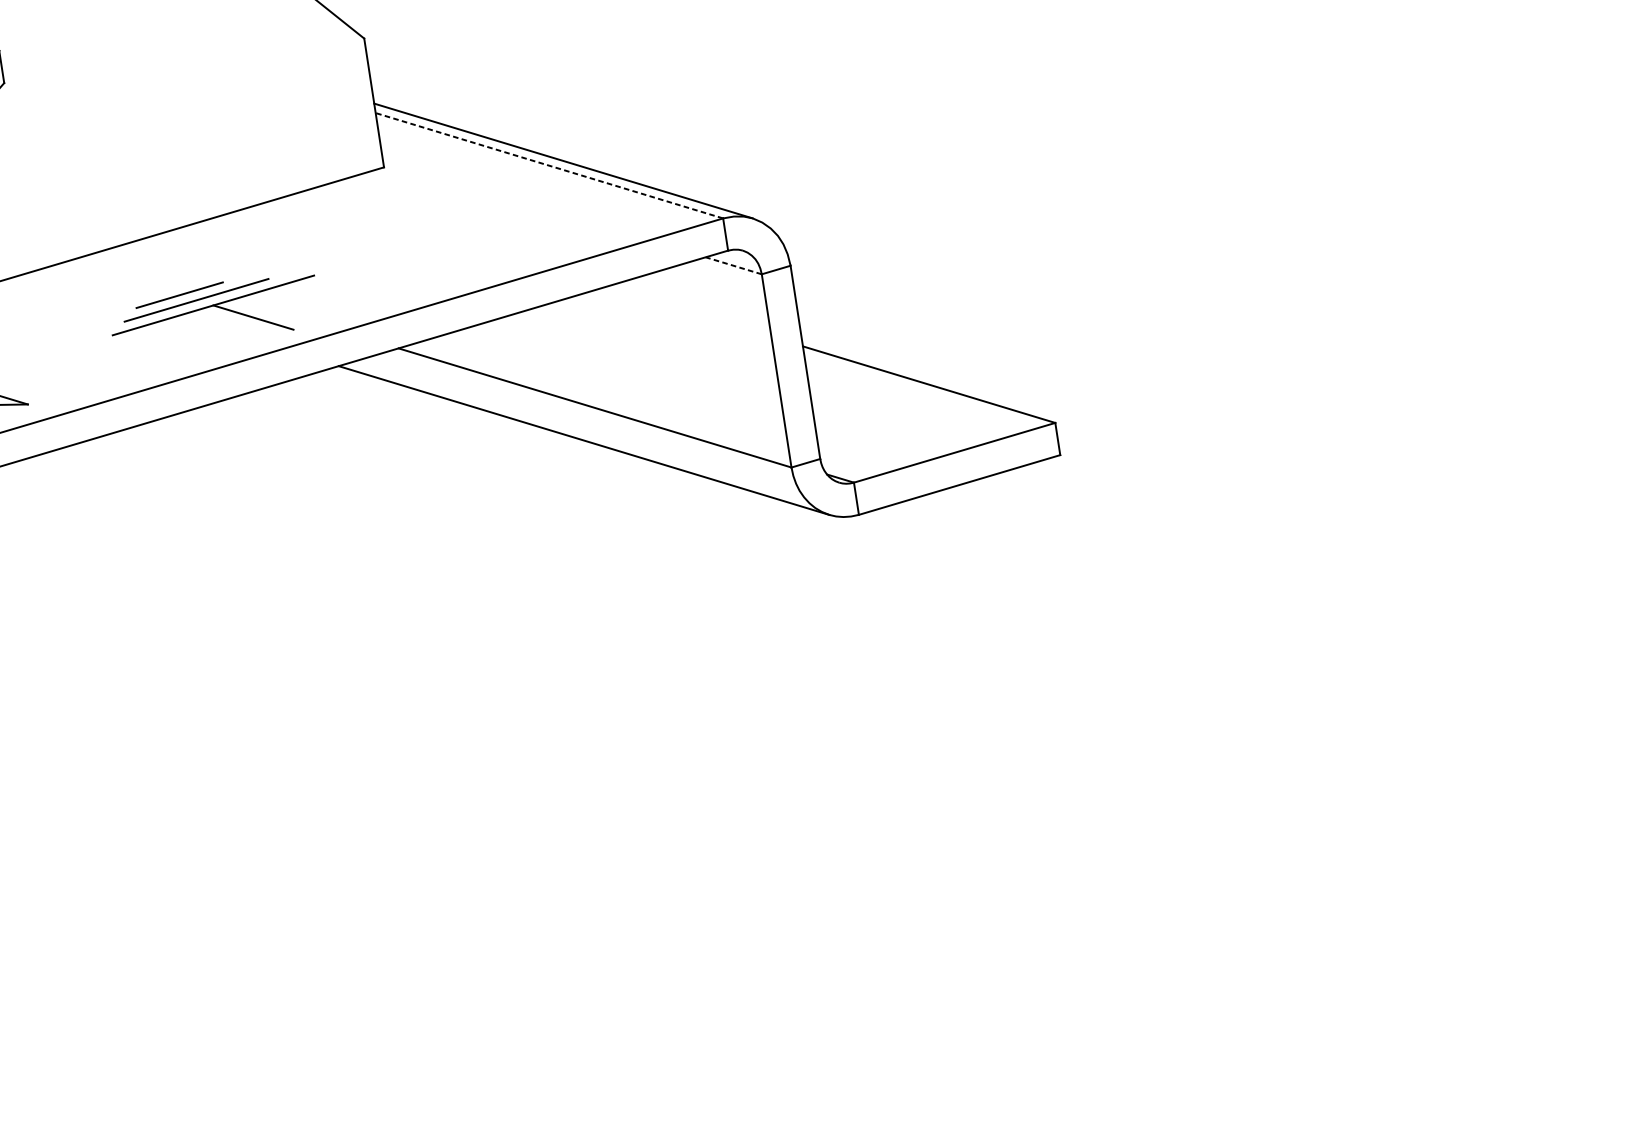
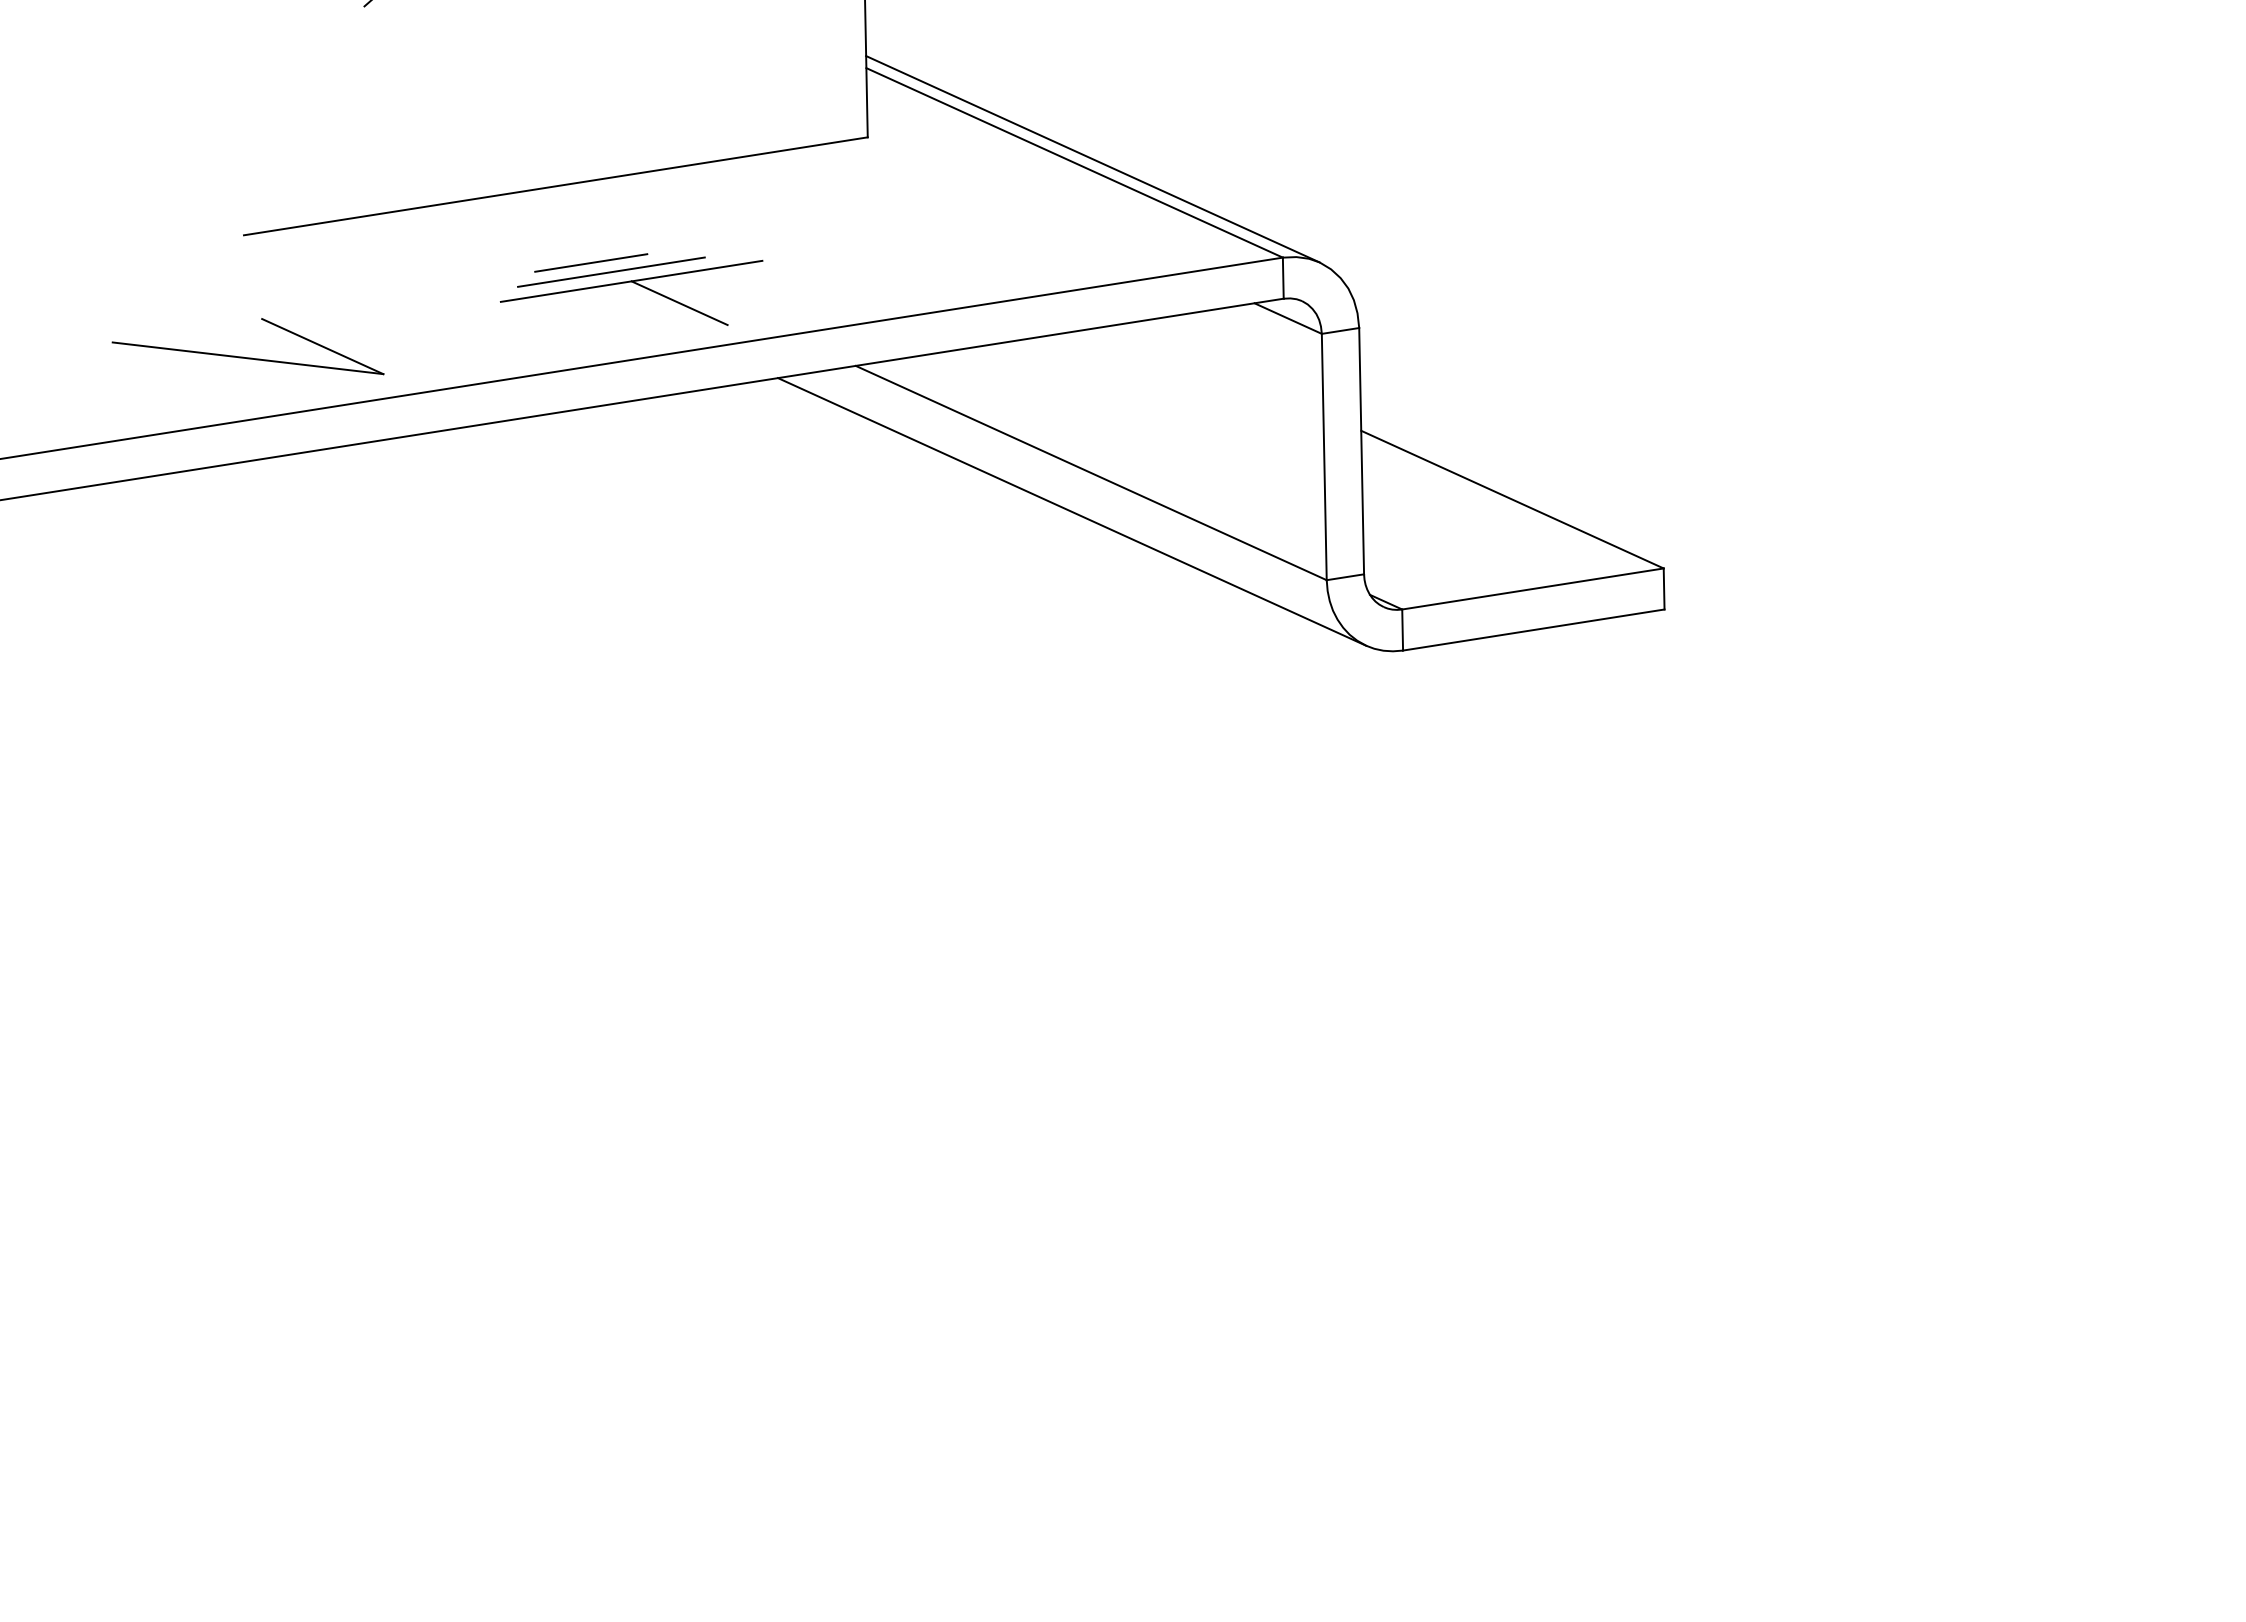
line: (549, 165) -> (1074, 162), dashed -> solid
line: (733, 265) -> (1288, 318), dashed -> solid

